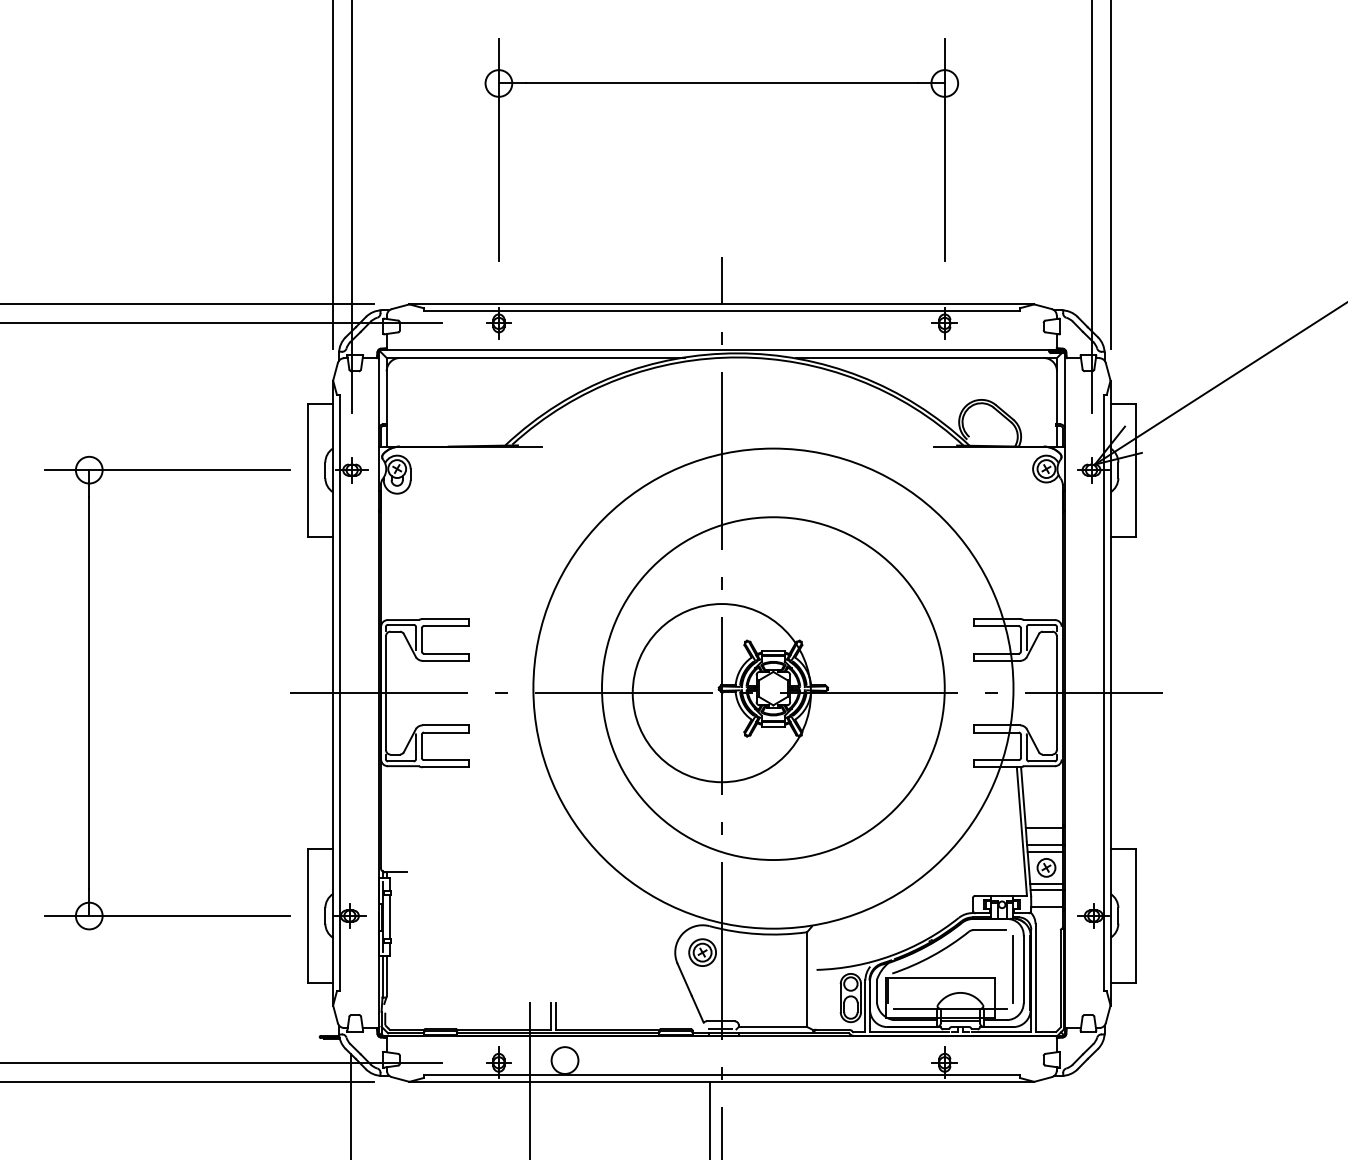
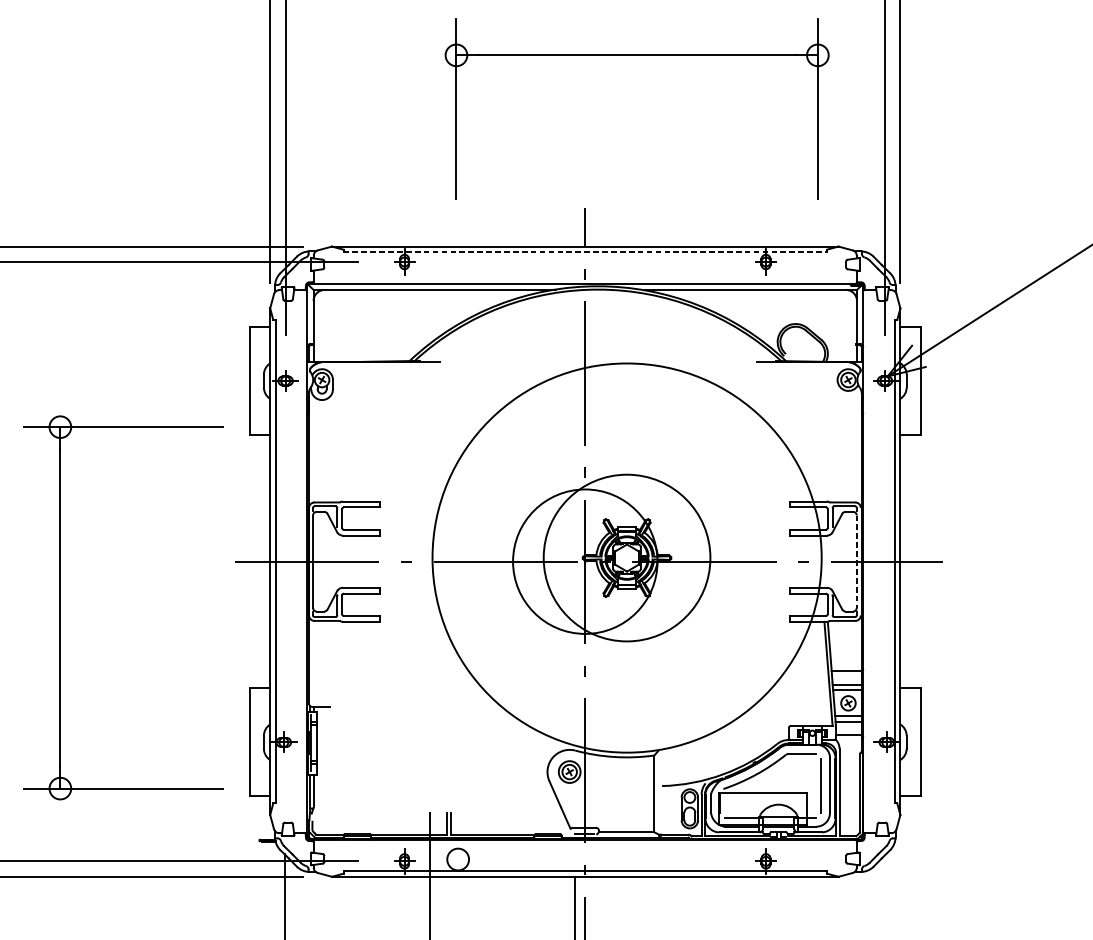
part: (721, 83) -> (636, 55), moved
line: (722, 311) -> (585, 252), solid -> dashed
circle: (772, 688) -> (626, 557), size x0.6
part: (89, 692) -> (60, 607), moved
line: (1056, 693) -> (856, 562), solid -> dashed

